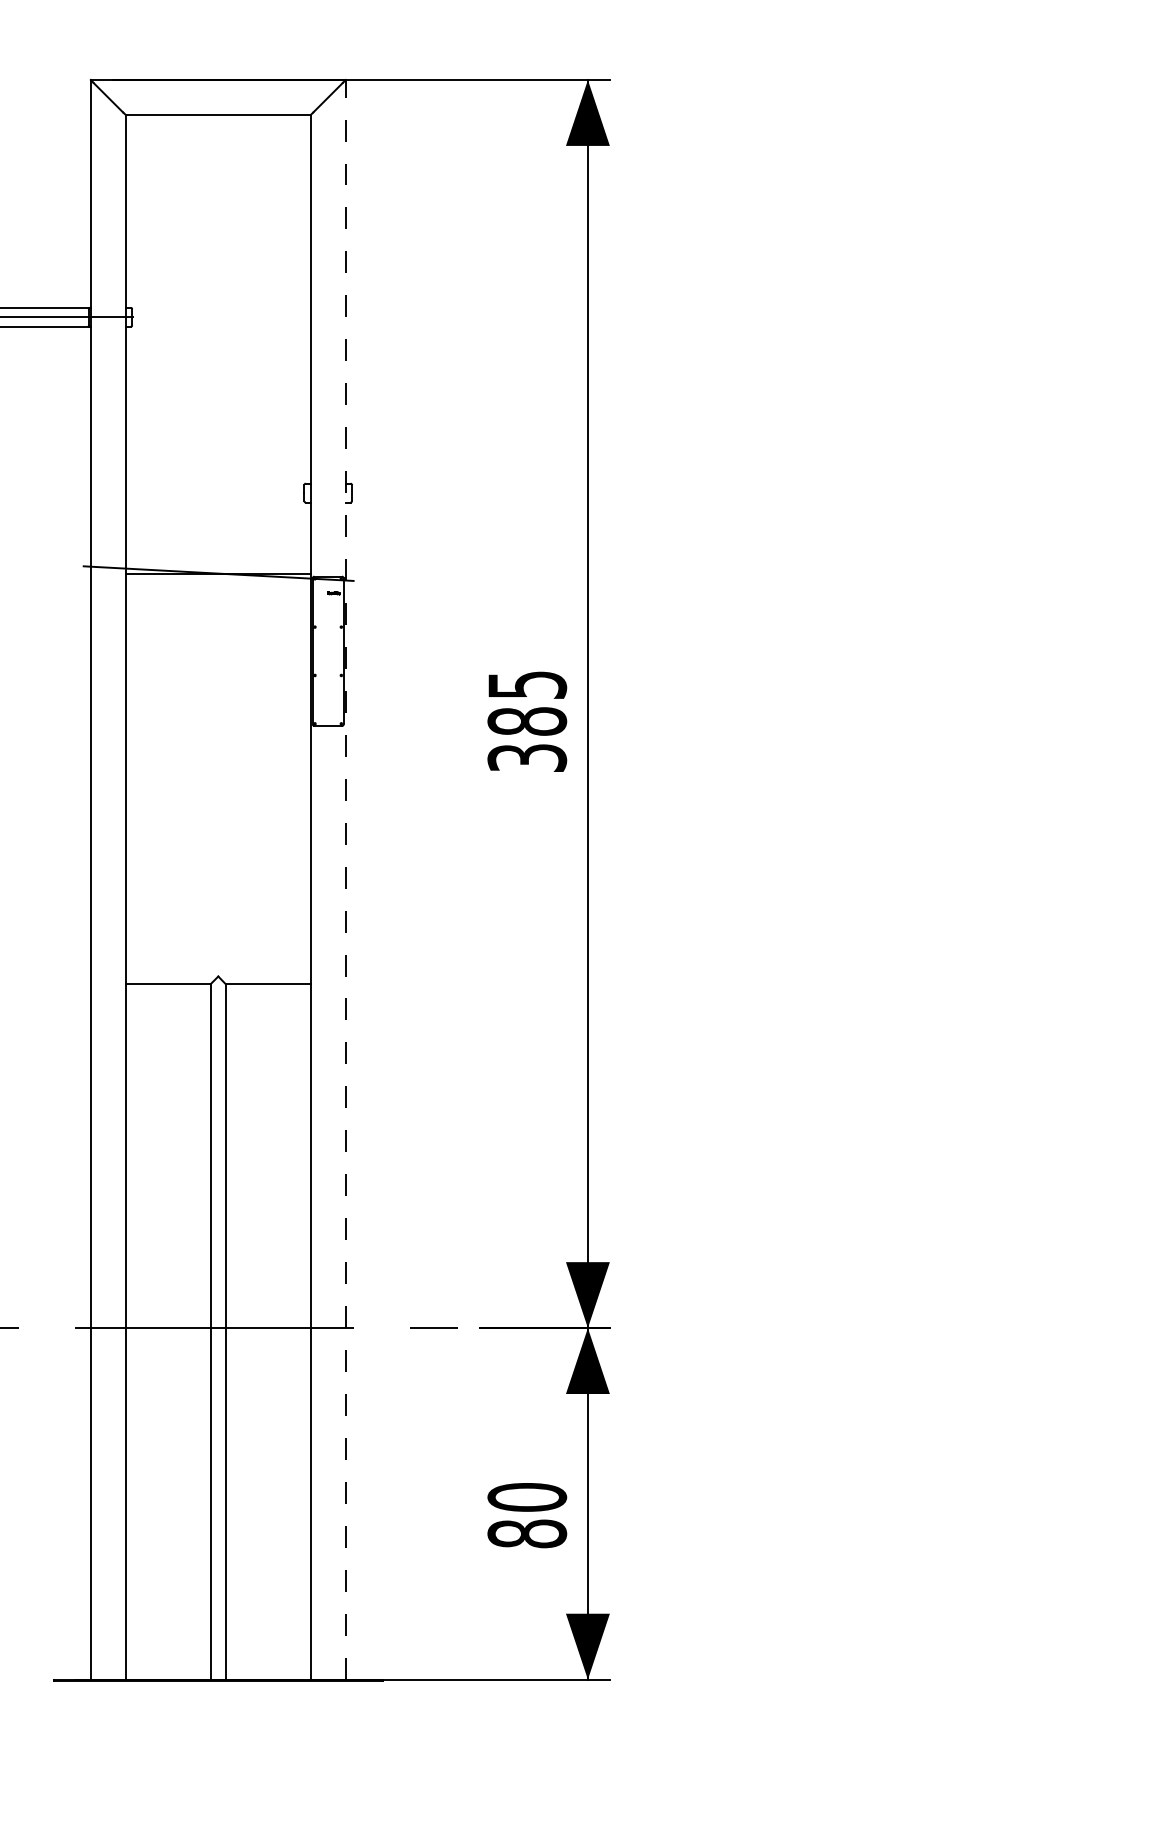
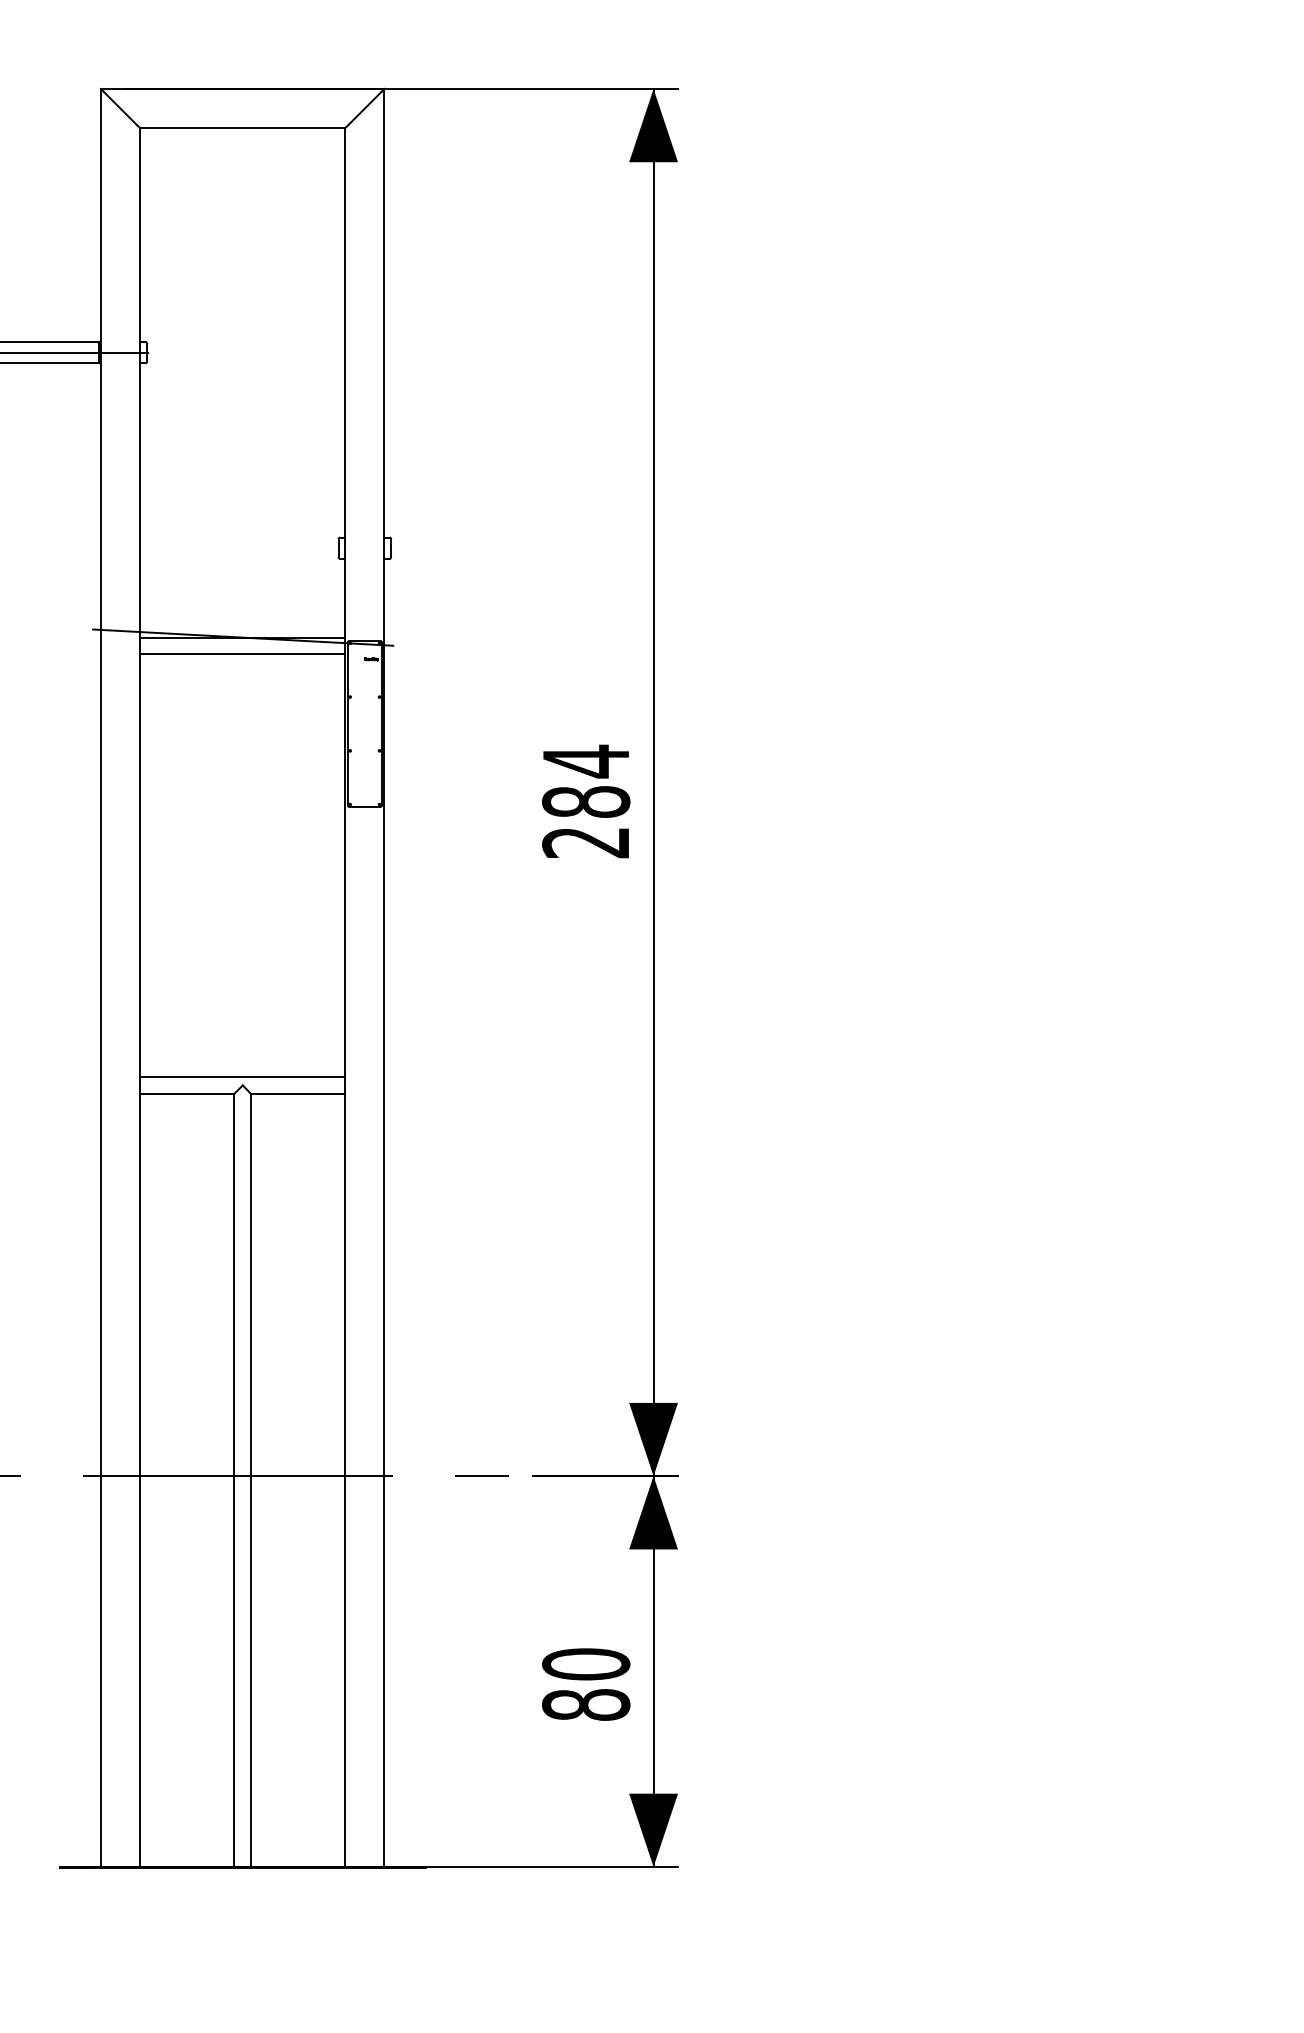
line: (218, 588) -> (242, 654), added
text: (527, 721) -> (586, 801), 385 -> 284
line: (345, 879) -> (384, 977), dashed -> solid
line: (218, 969) -> (242, 1077), added

